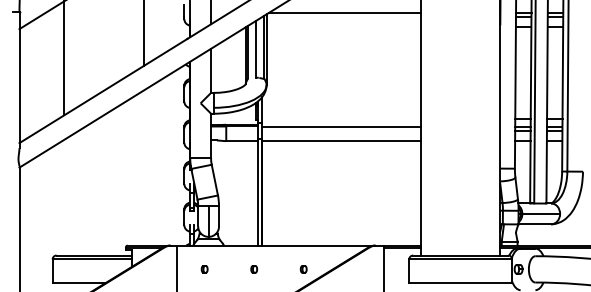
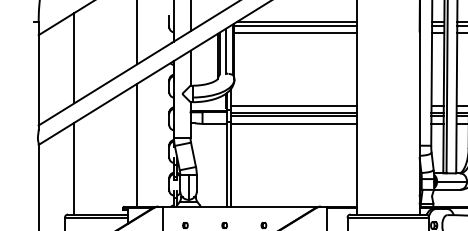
line: (343, 17) -> (295, 25), added
line: (343, 26) -> (295, 33), added
line: (341, 118) -> (293, 106), added
line: (341, 131) -> (293, 116), added
line: (143, 167) -> (136, 144), added
line: (64, 197) -> (74, 168), added

